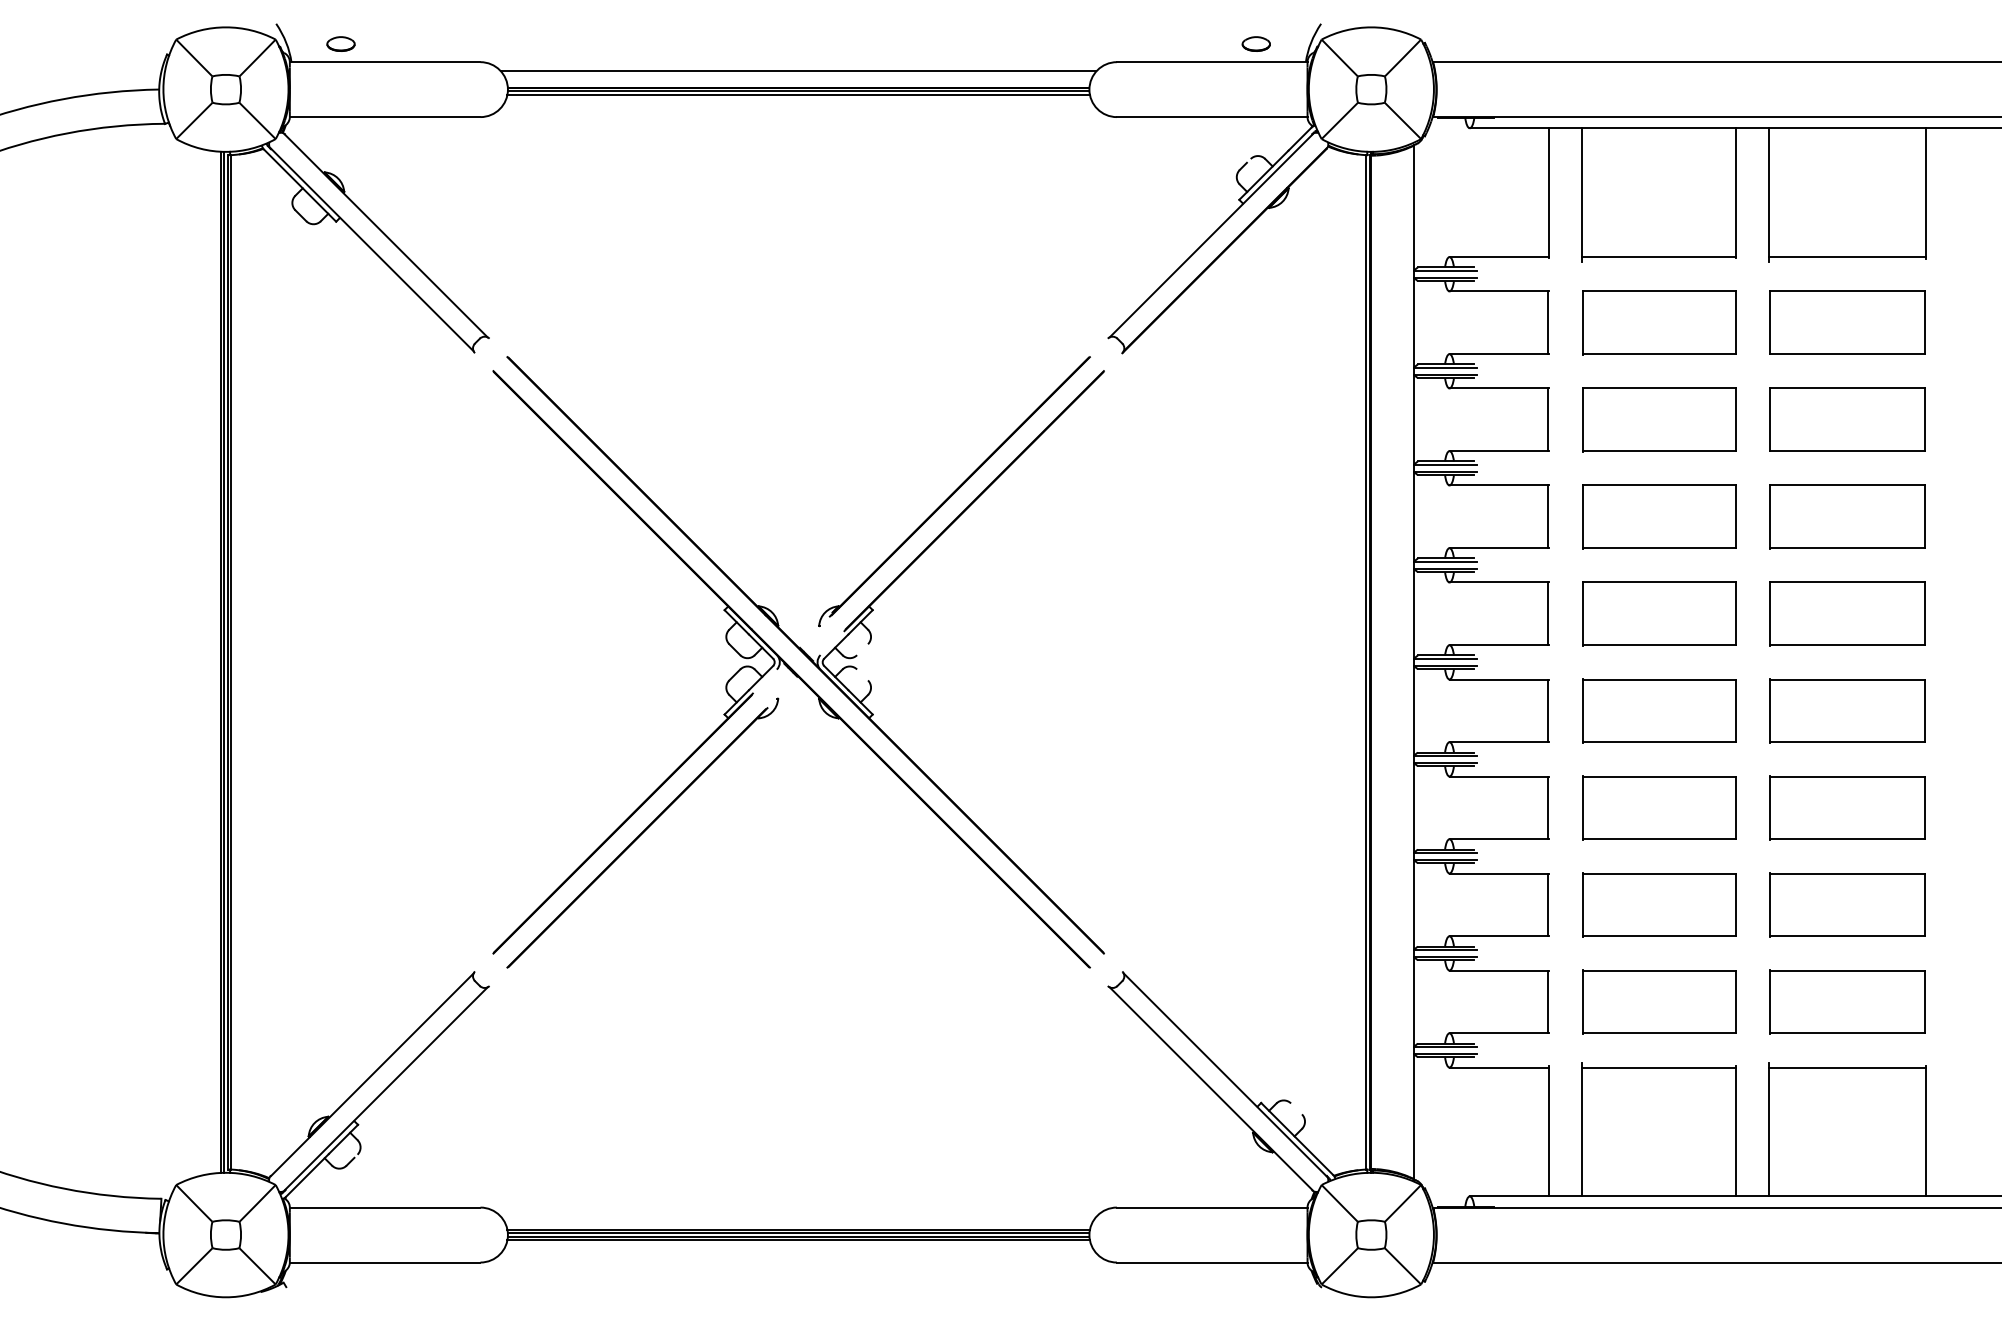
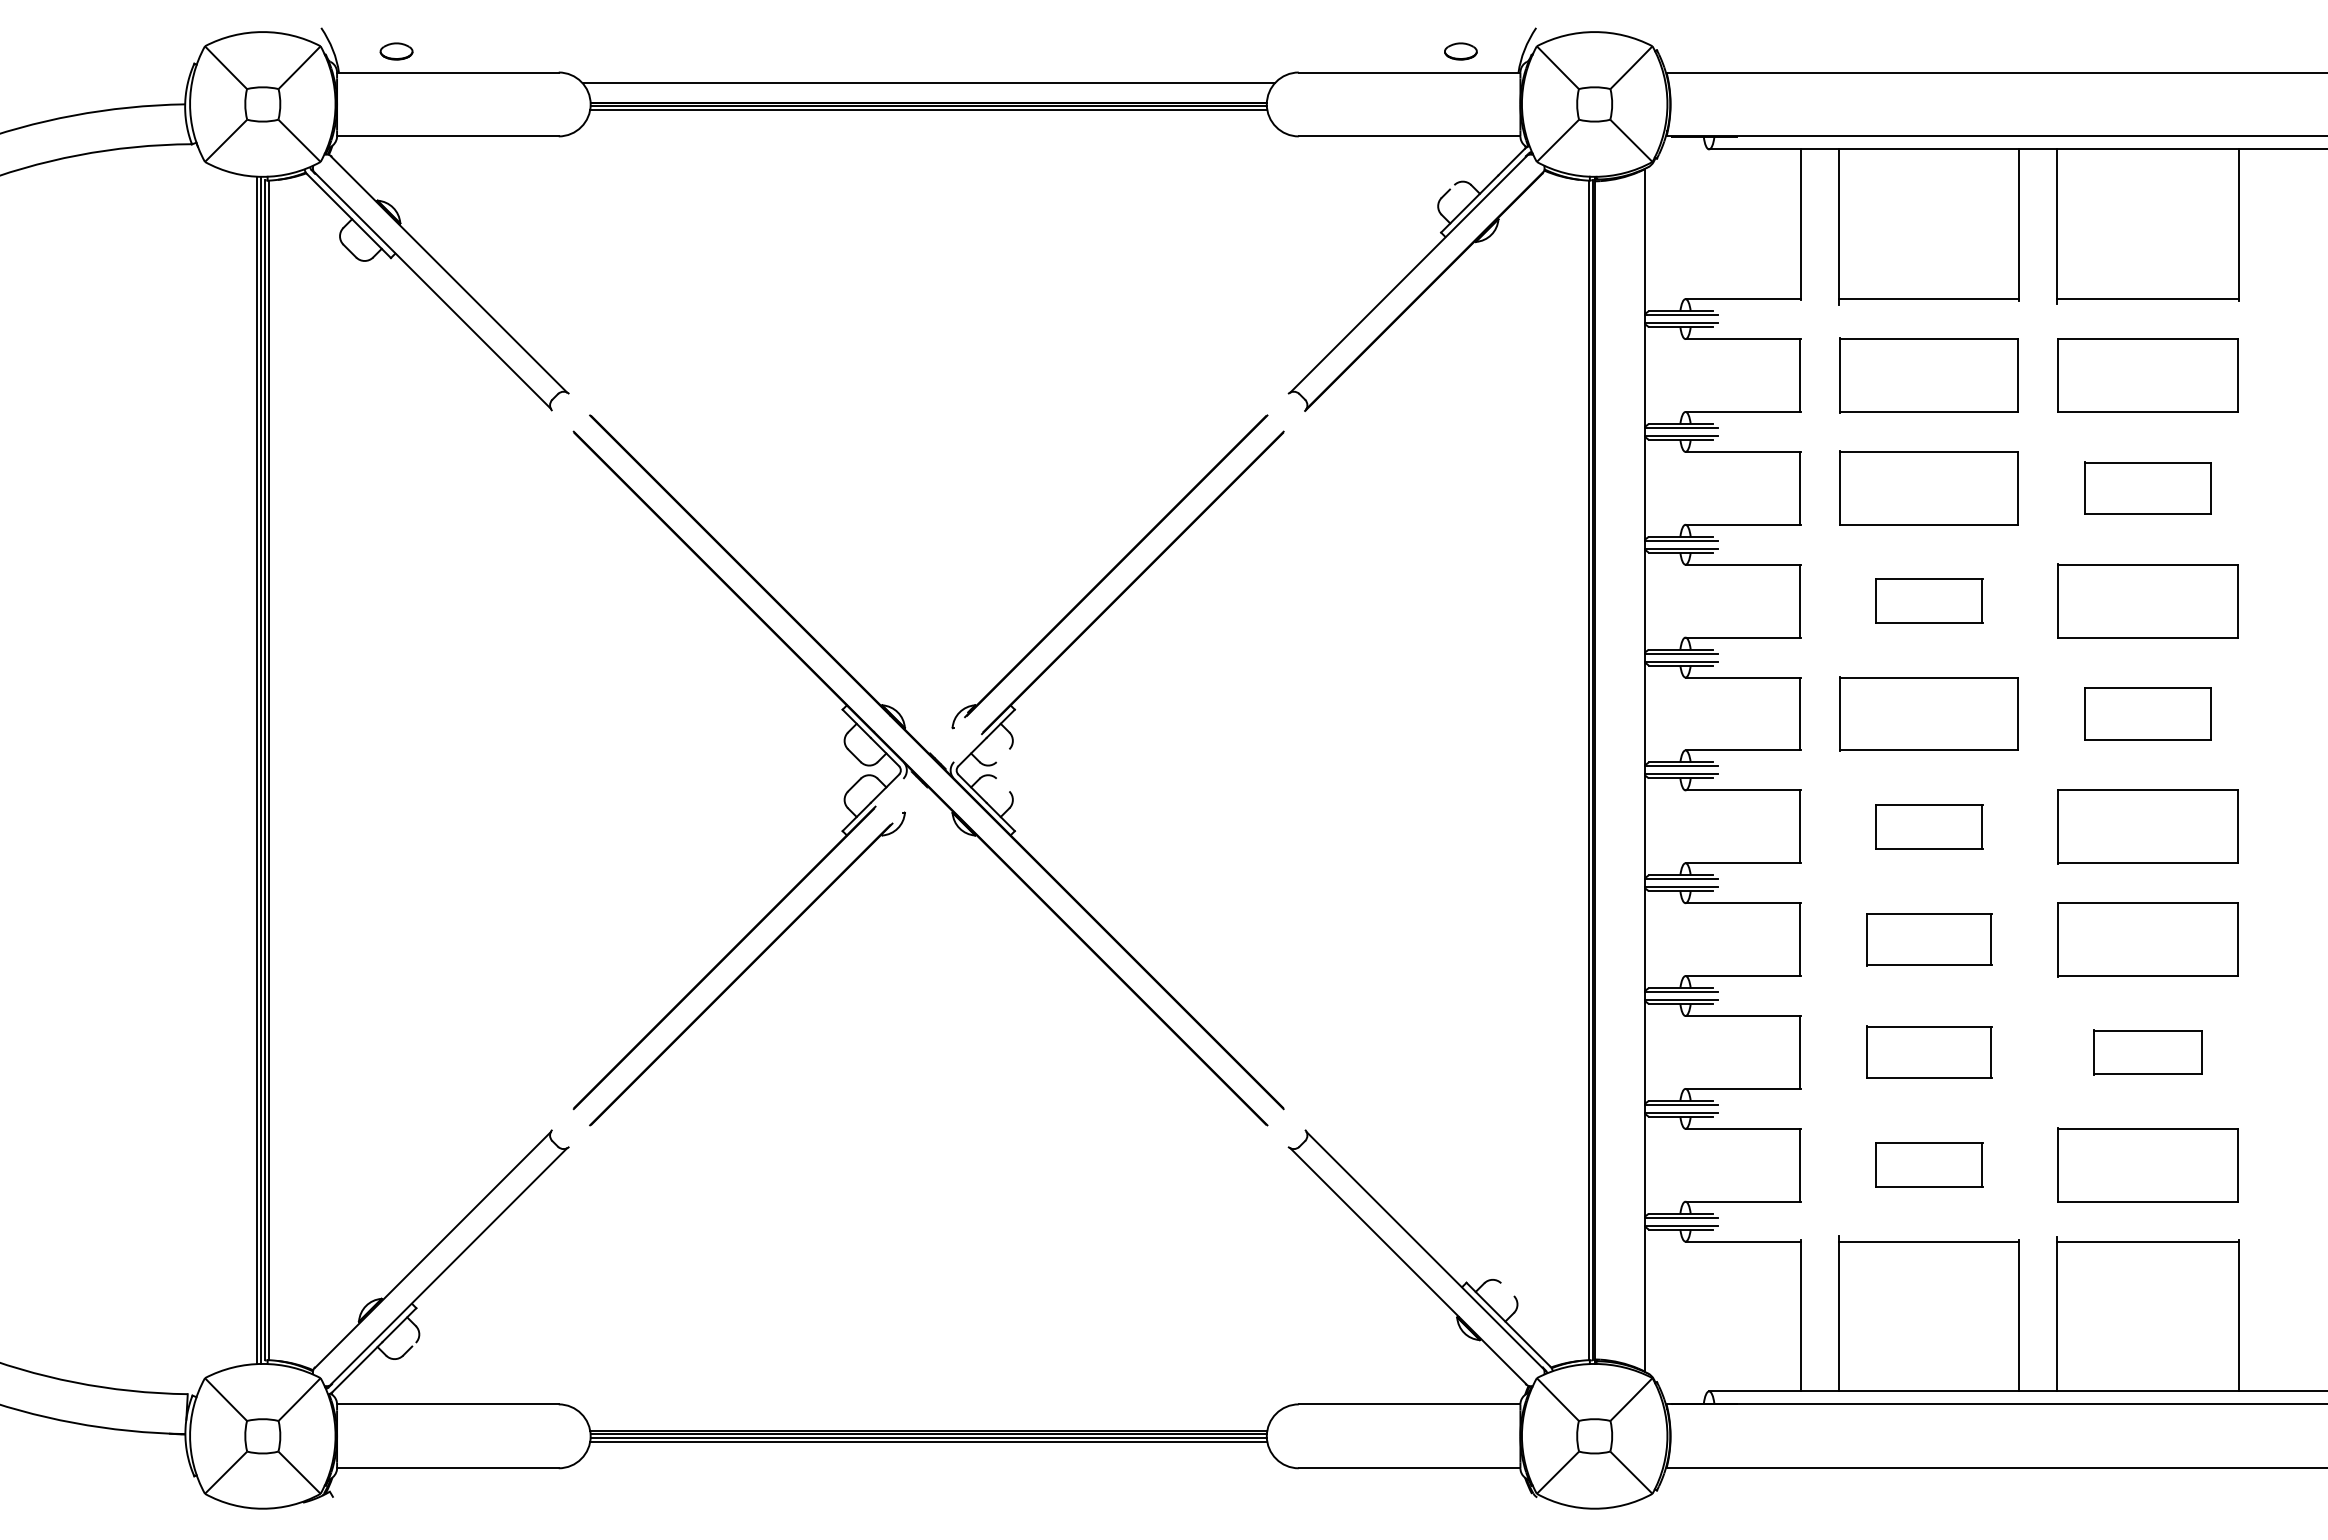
part: (1846, 419) -> (2147, 487), size x0.7
part: (1658, 516) -> (1928, 600), size x0.6
part: (1846, 613) -> (2147, 713), size x0.7
part: (1658, 710) -> (1928, 826), size x0.6
part: (1658, 807) -> (1928, 939), size x0.7
part: (1658, 904) -> (1928, 1052), size x0.7
part: (1846, 904) -> (2147, 1052), size x0.6
part: (1658, 1001) -> (1928, 1164), size x0.6

